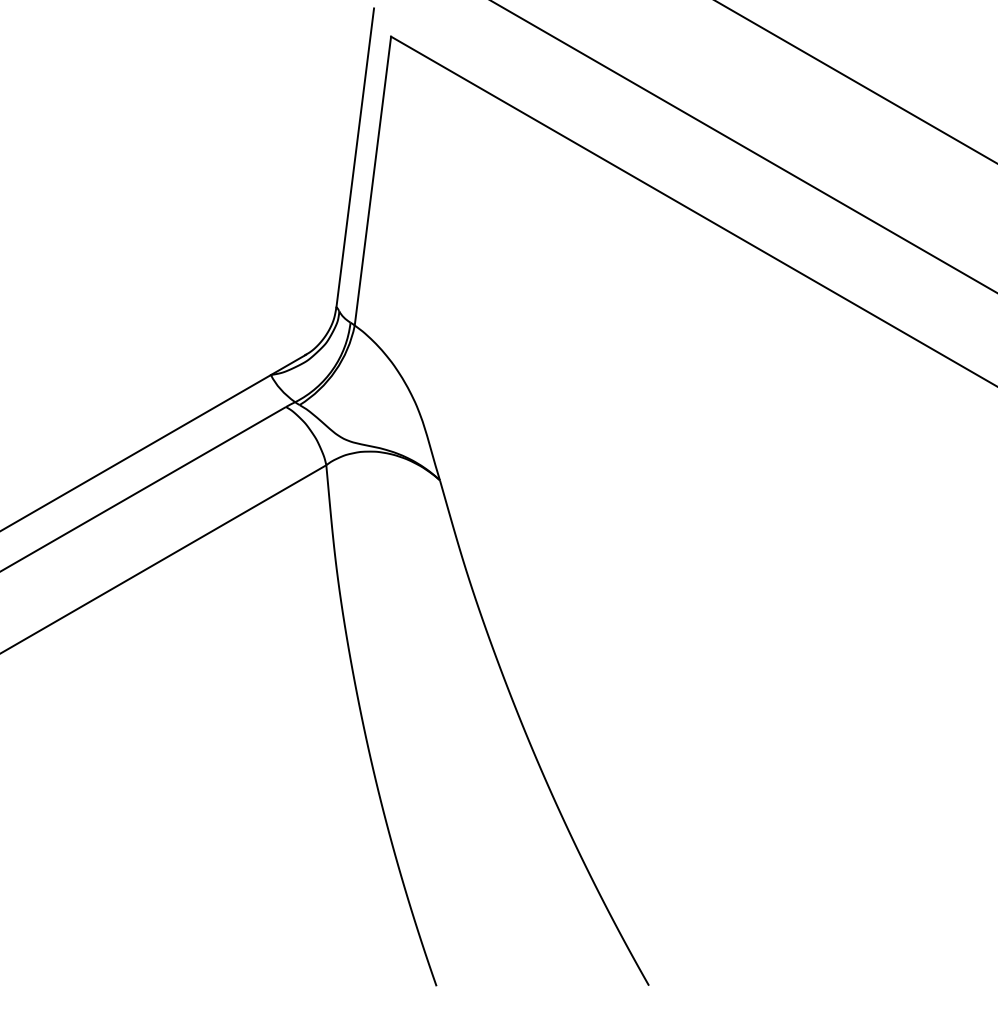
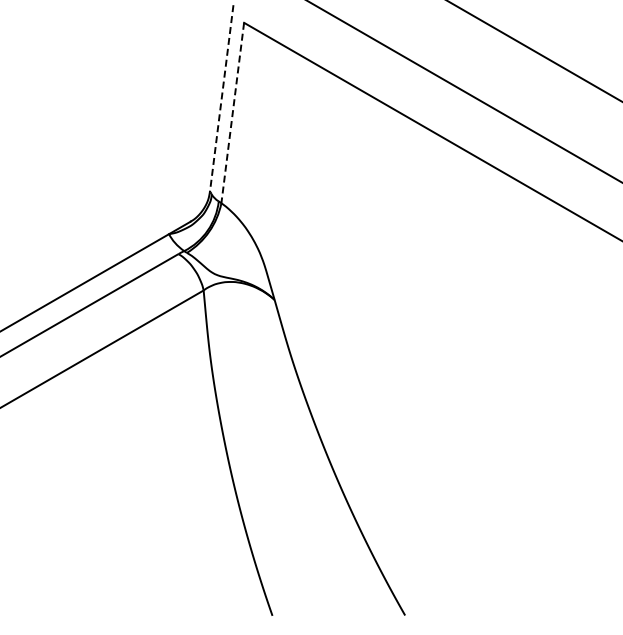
line: (354, 159) -> (221, 99), solid -> dashed
line: (372, 181) -> (232, 113), solid -> dashed

